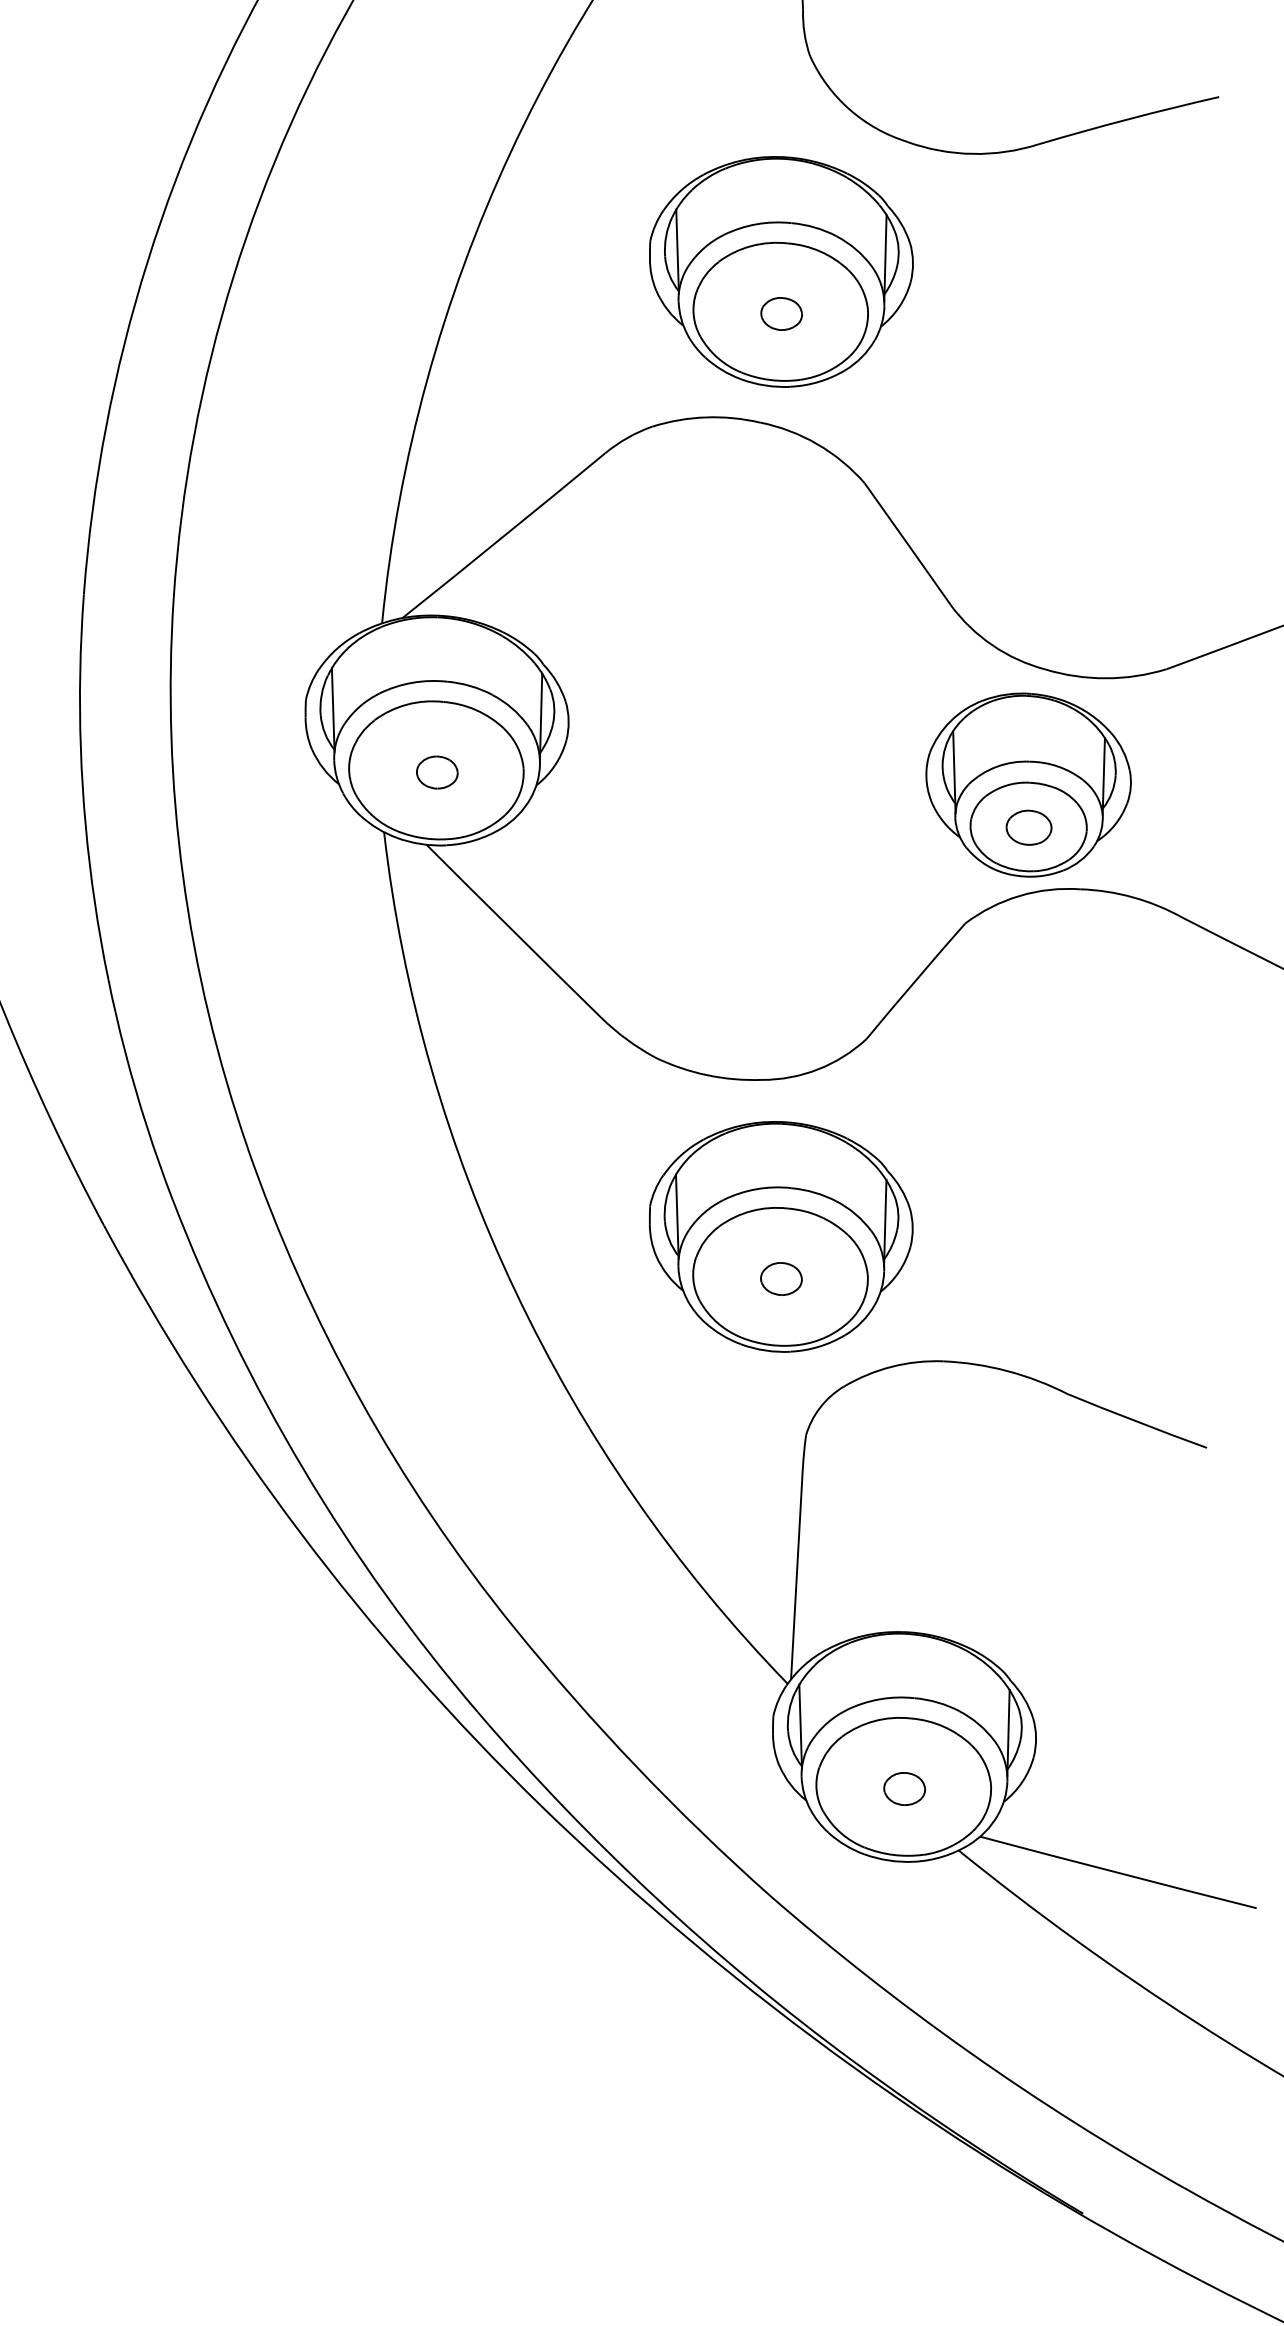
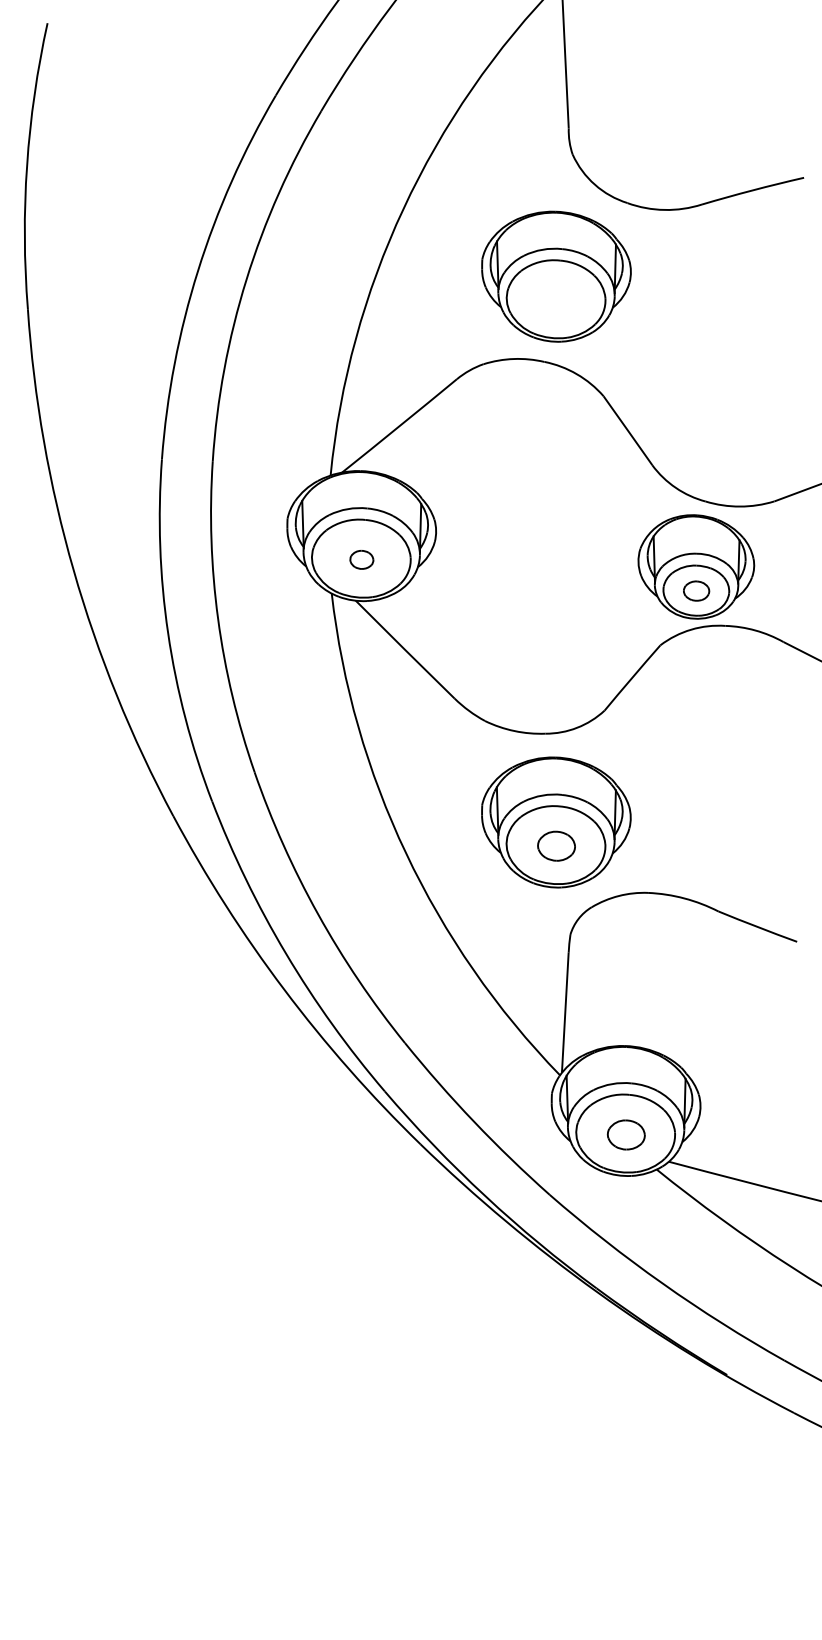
part: (781, 313) -> (556, 300), removed
part: (781, 1279) -> (556, 846), size x1.6
part: (903, 1788) -> (625, 1134), size x1.6

